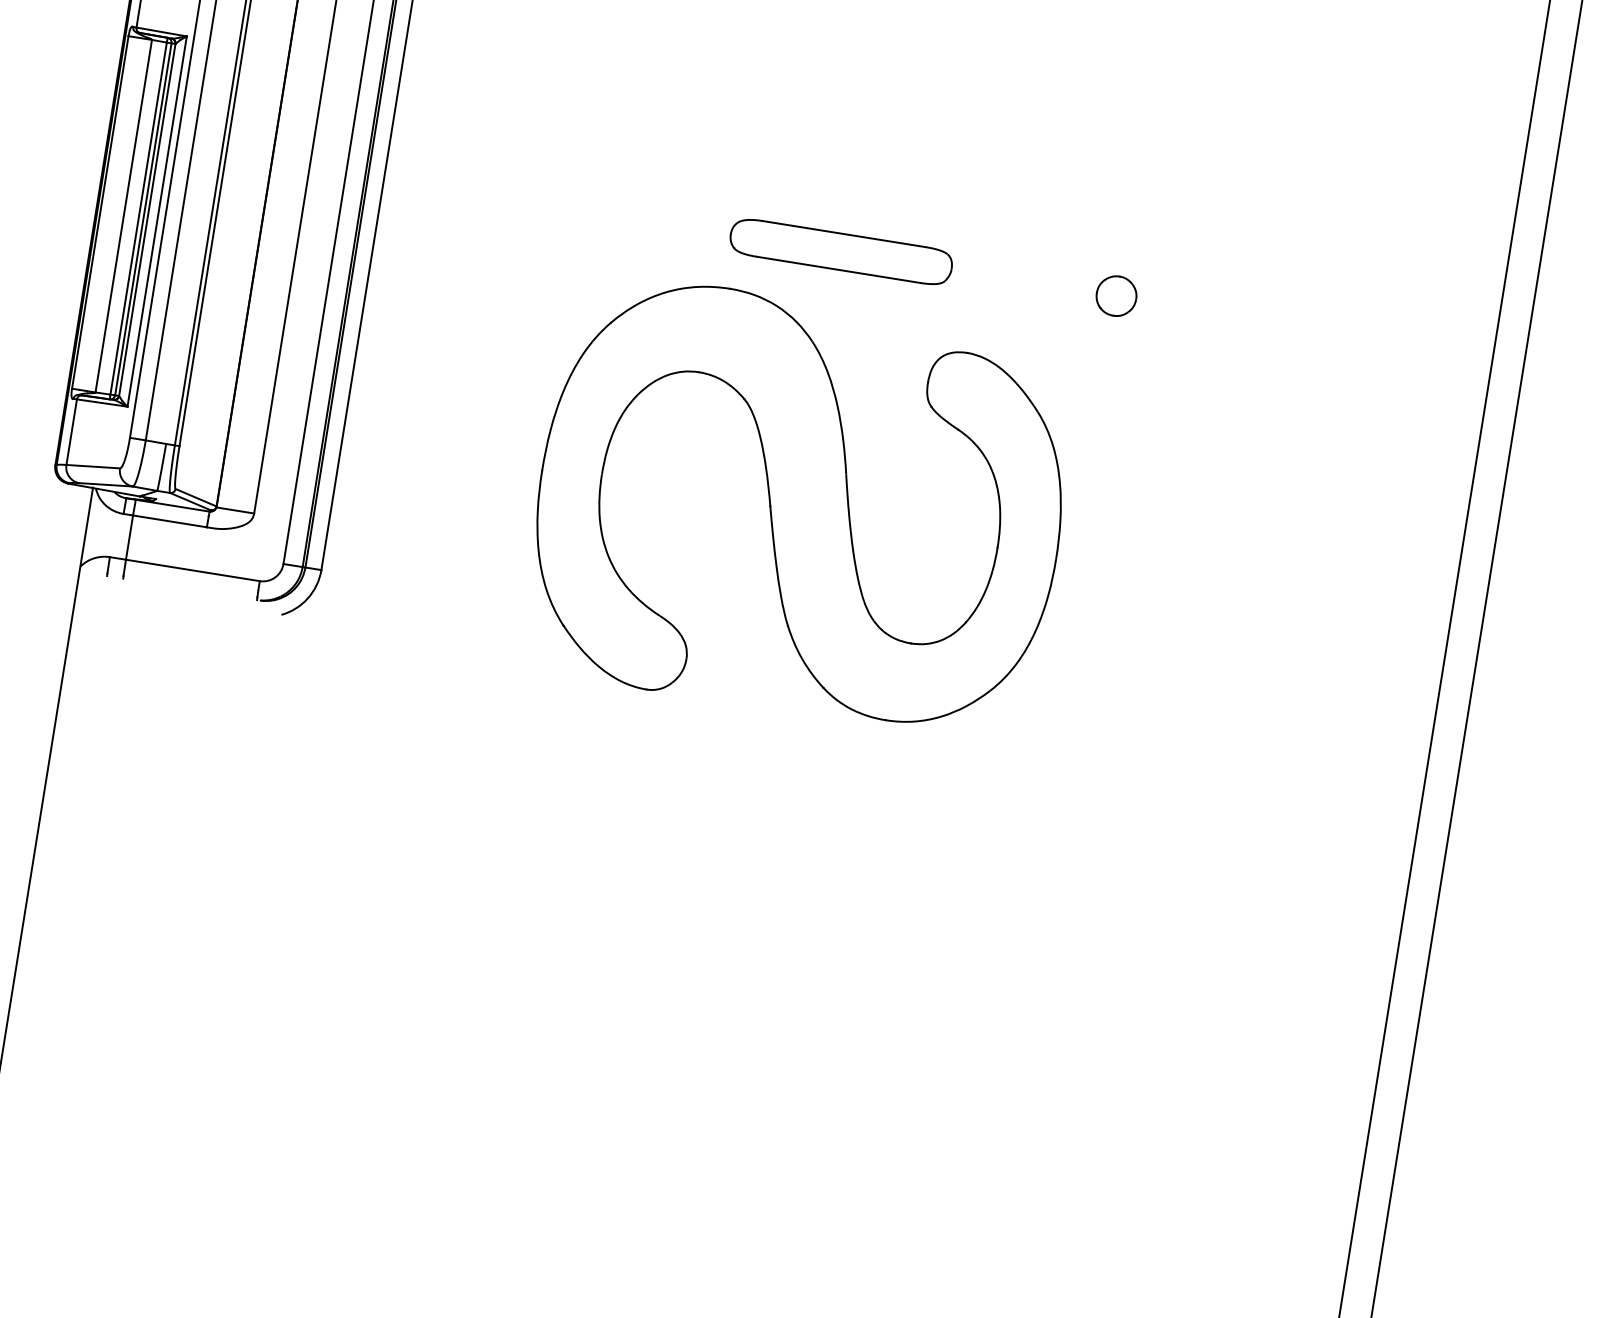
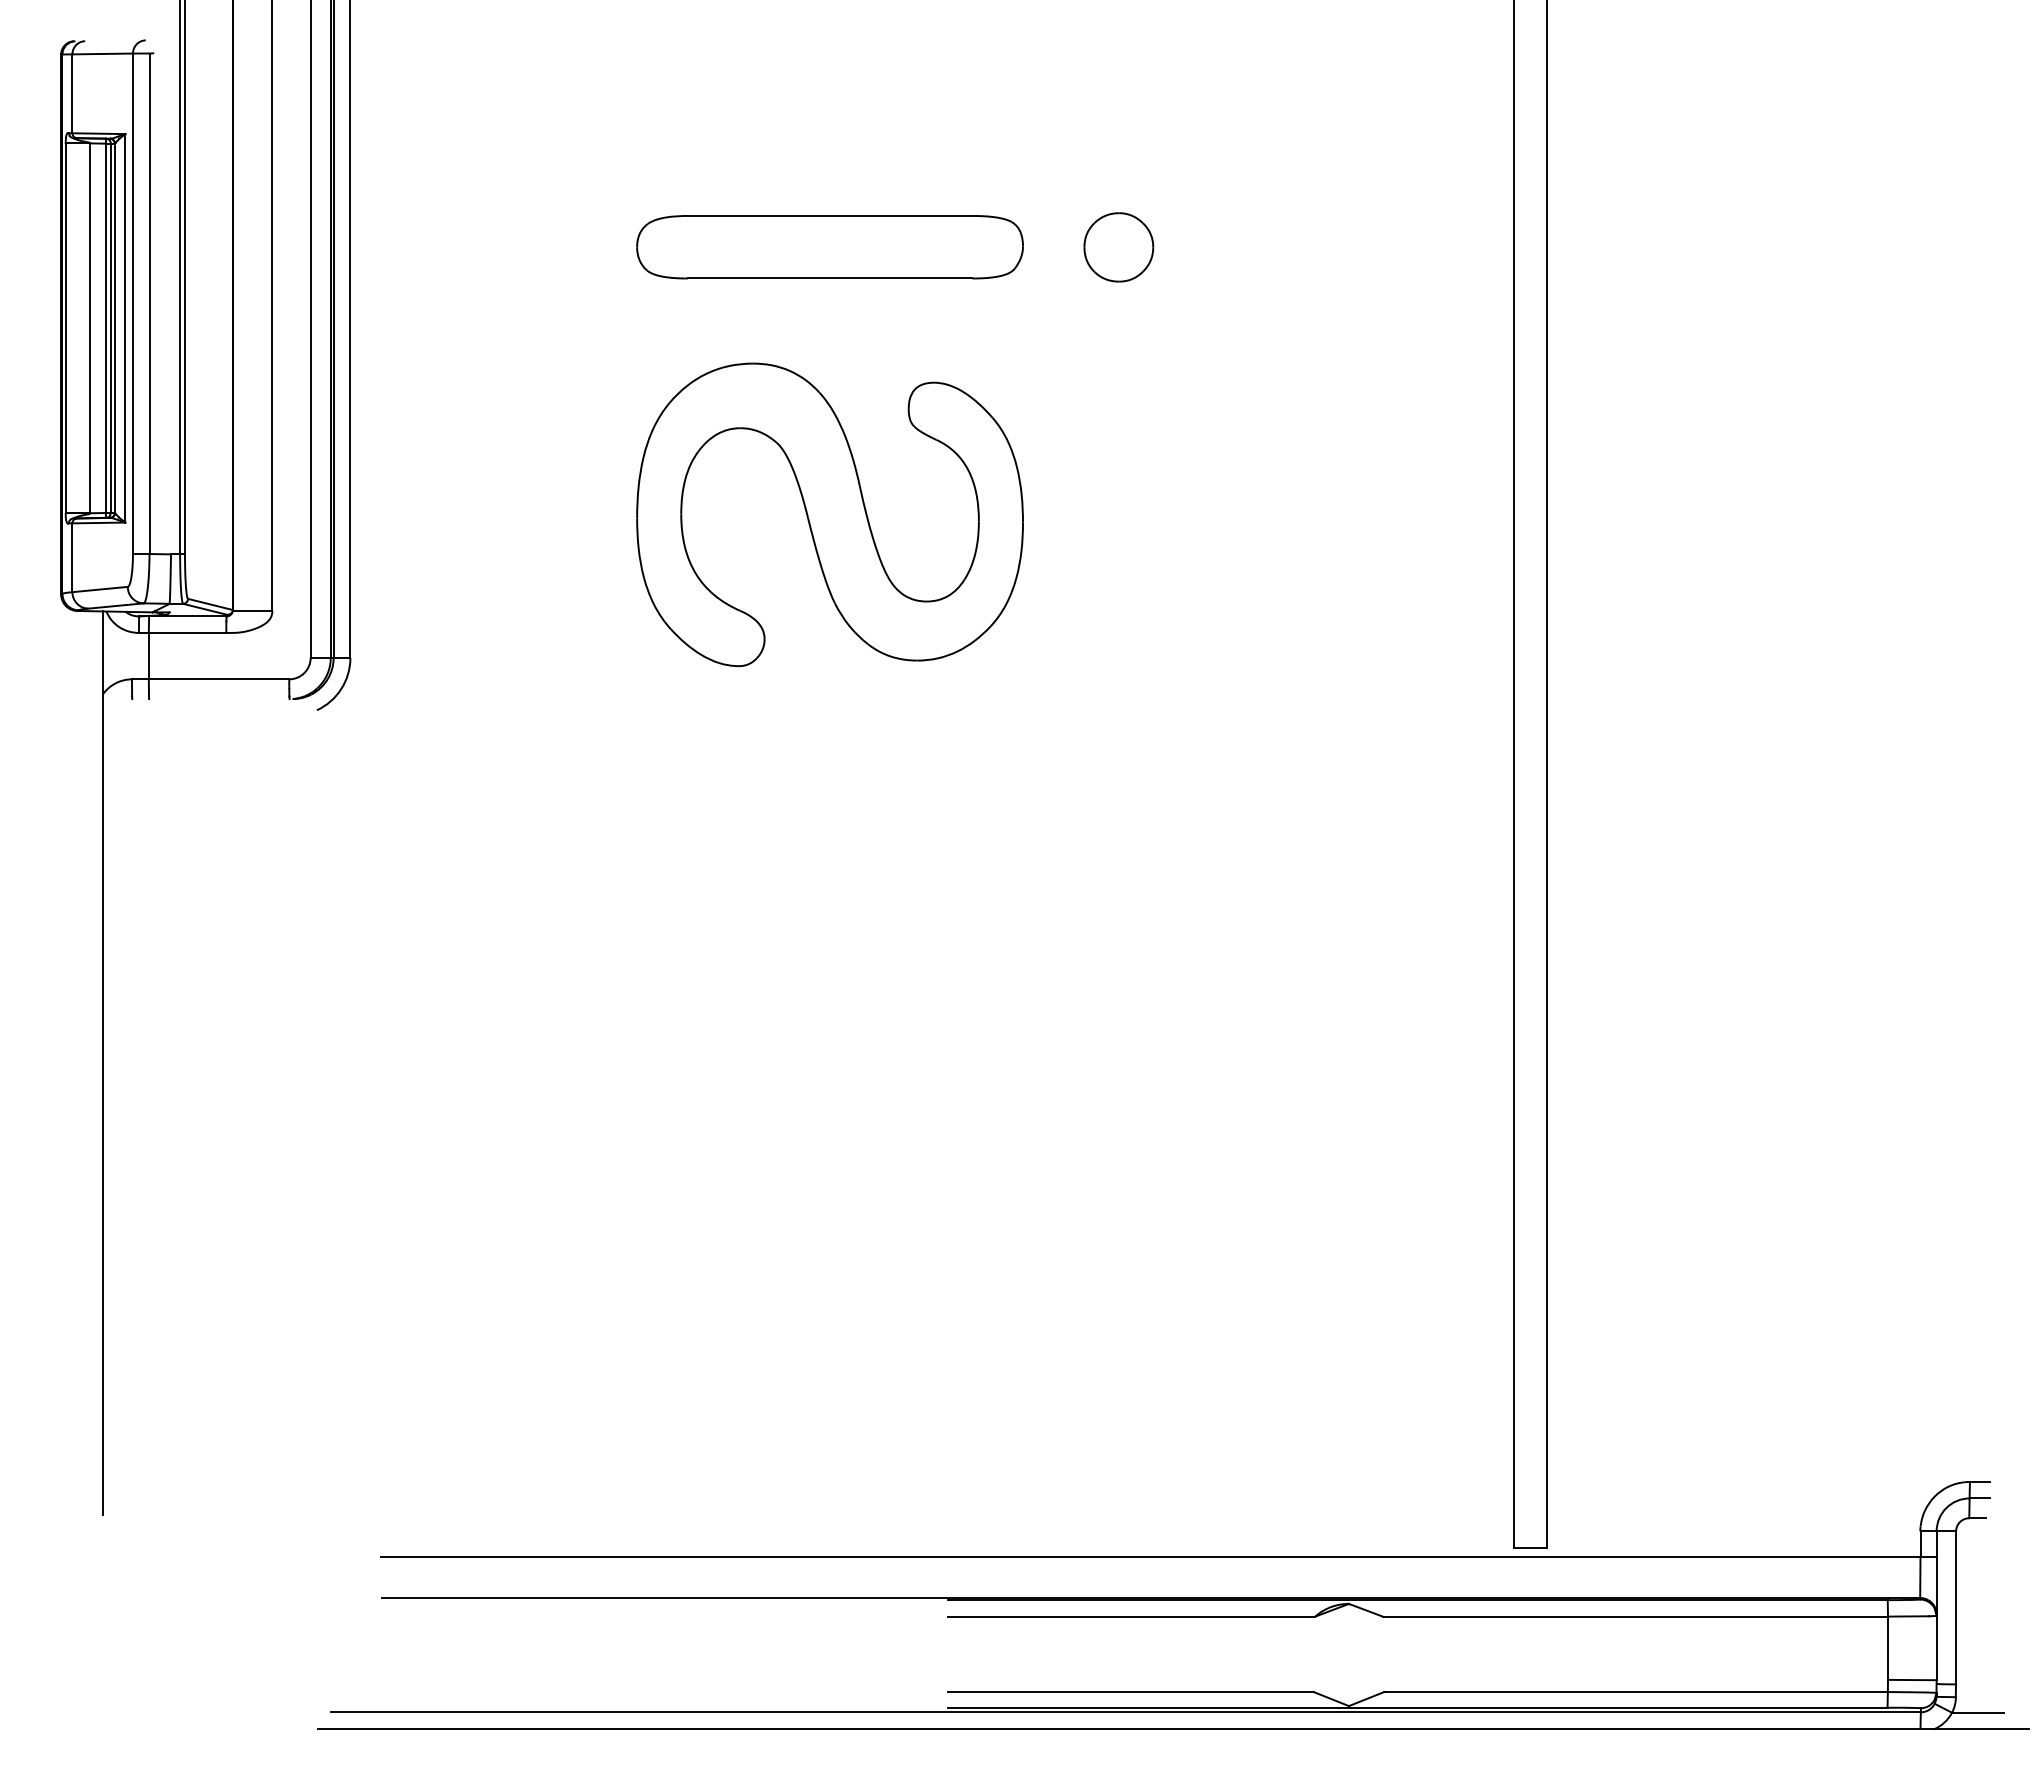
part: (840, 252) -> (829, 247), size x1.67
part: (1116, 296) -> (1118, 247), size x1.67
part: (799, 506) -> (829, 514), size x0.71

